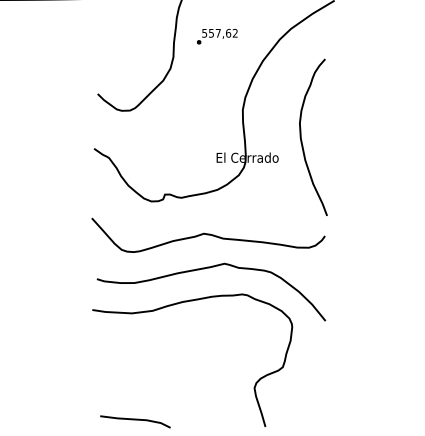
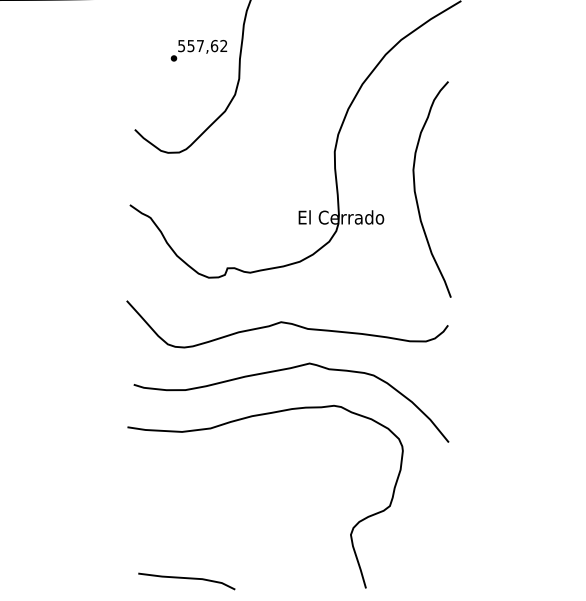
text: (217, 36) -> (199, 50), moved

